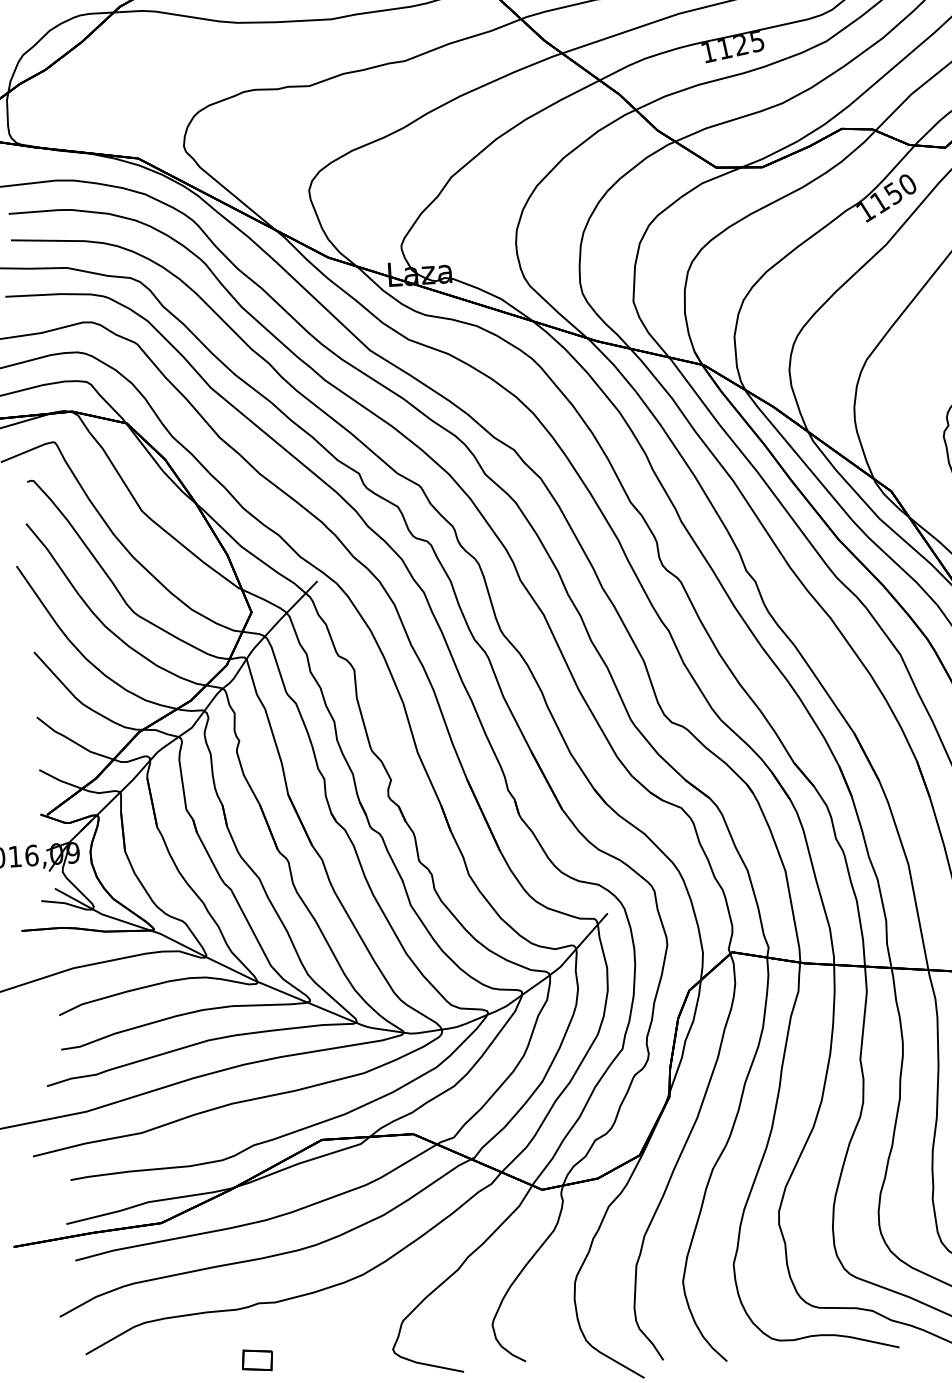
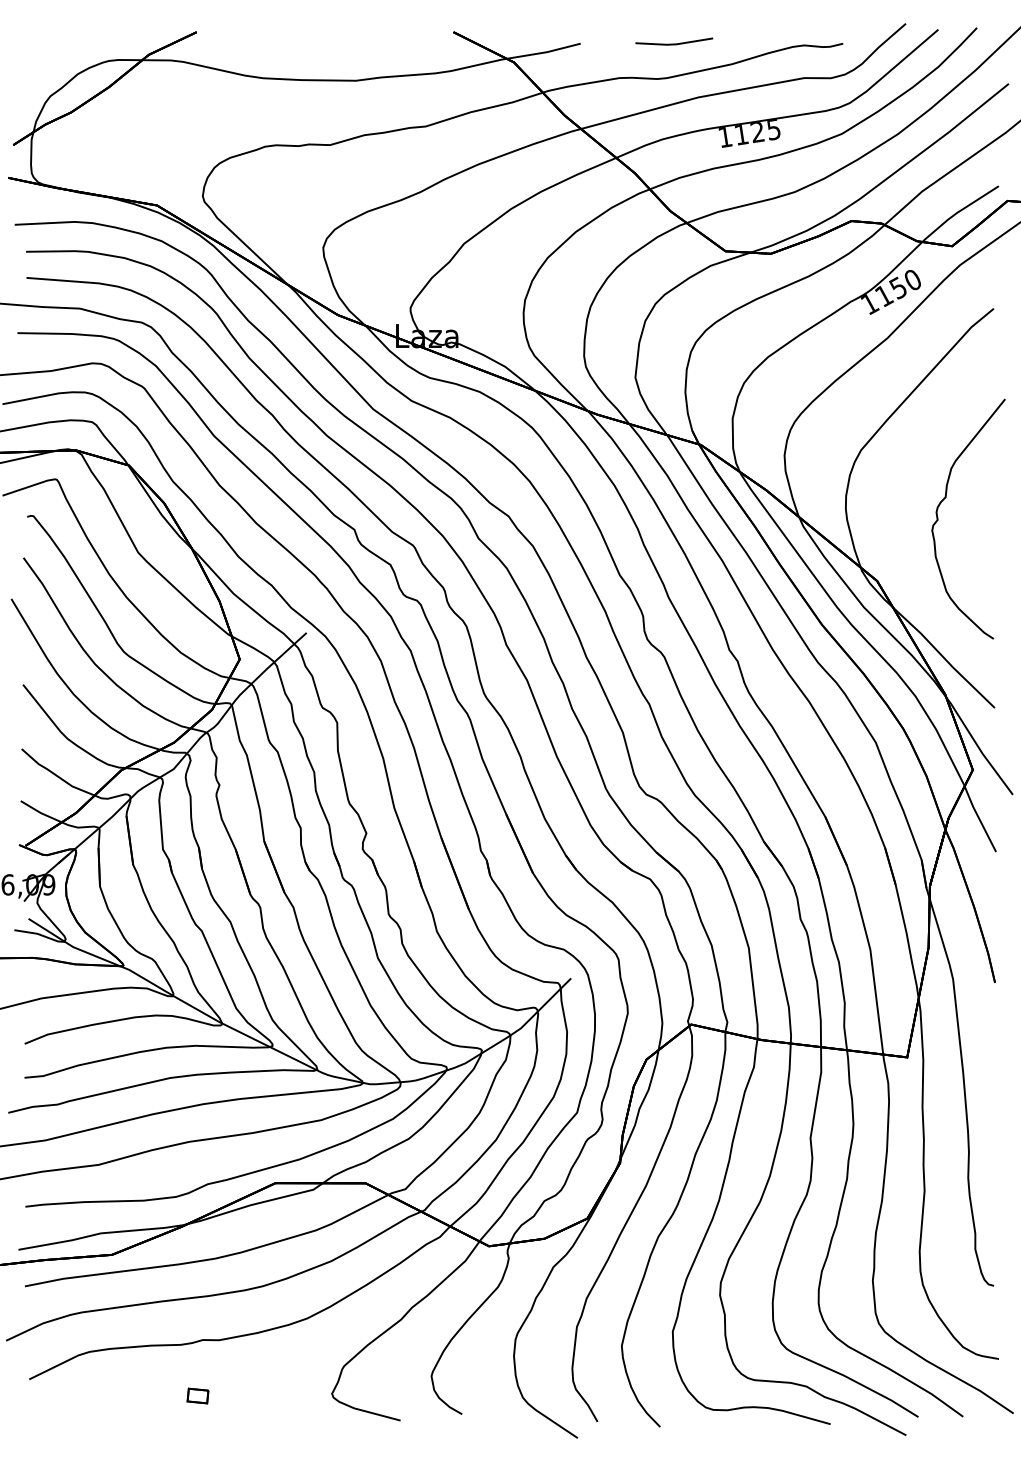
part: (256, 1359) -> (197, 1395), size x0.7

